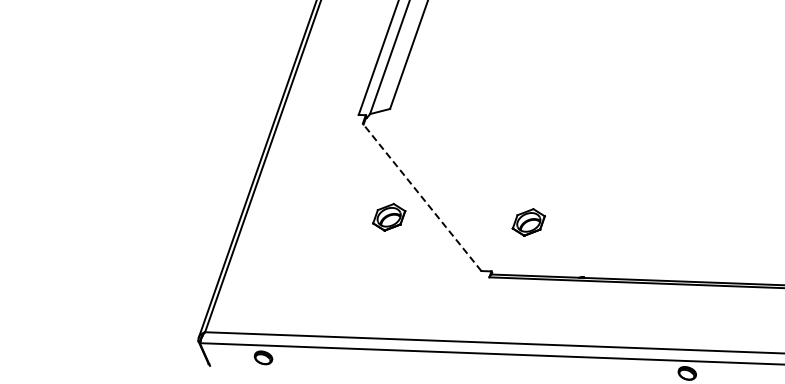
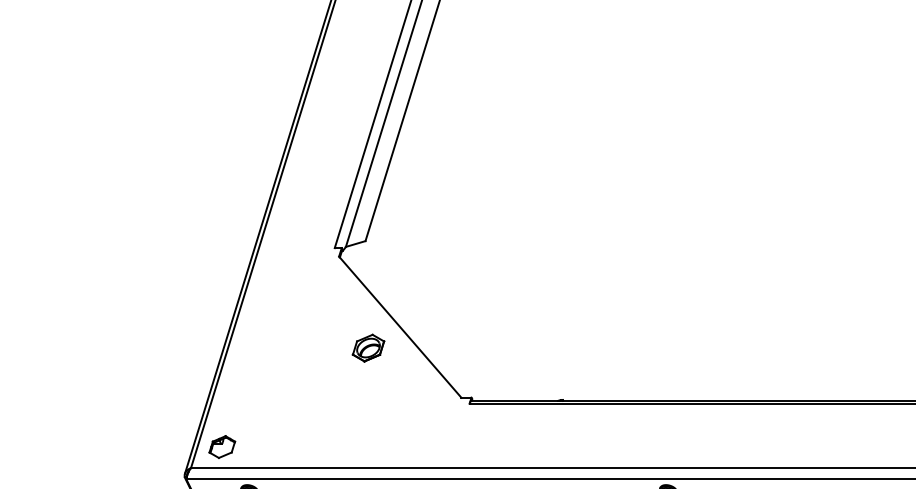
line: (421, 196) -> (399, 326), dashed -> solid
part: (528, 221) -> (506, 347), removed
part: (237, 311) -> (222, 446), added

